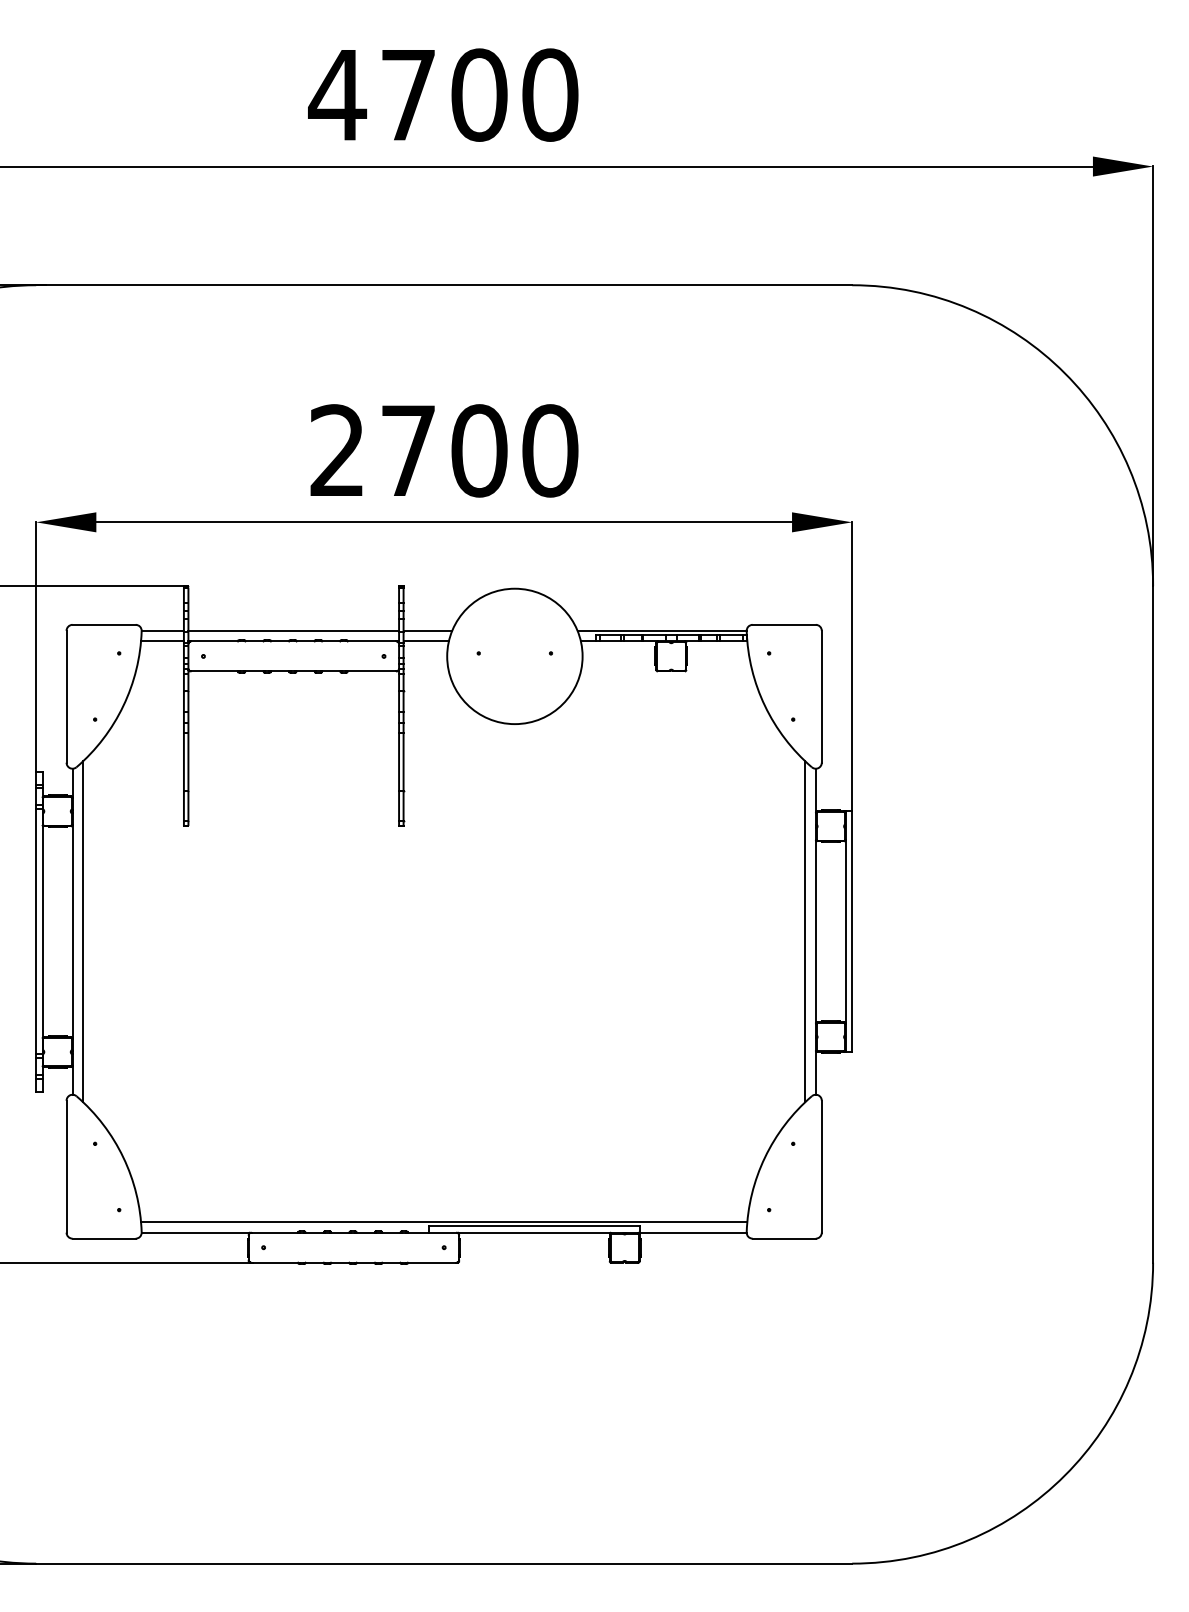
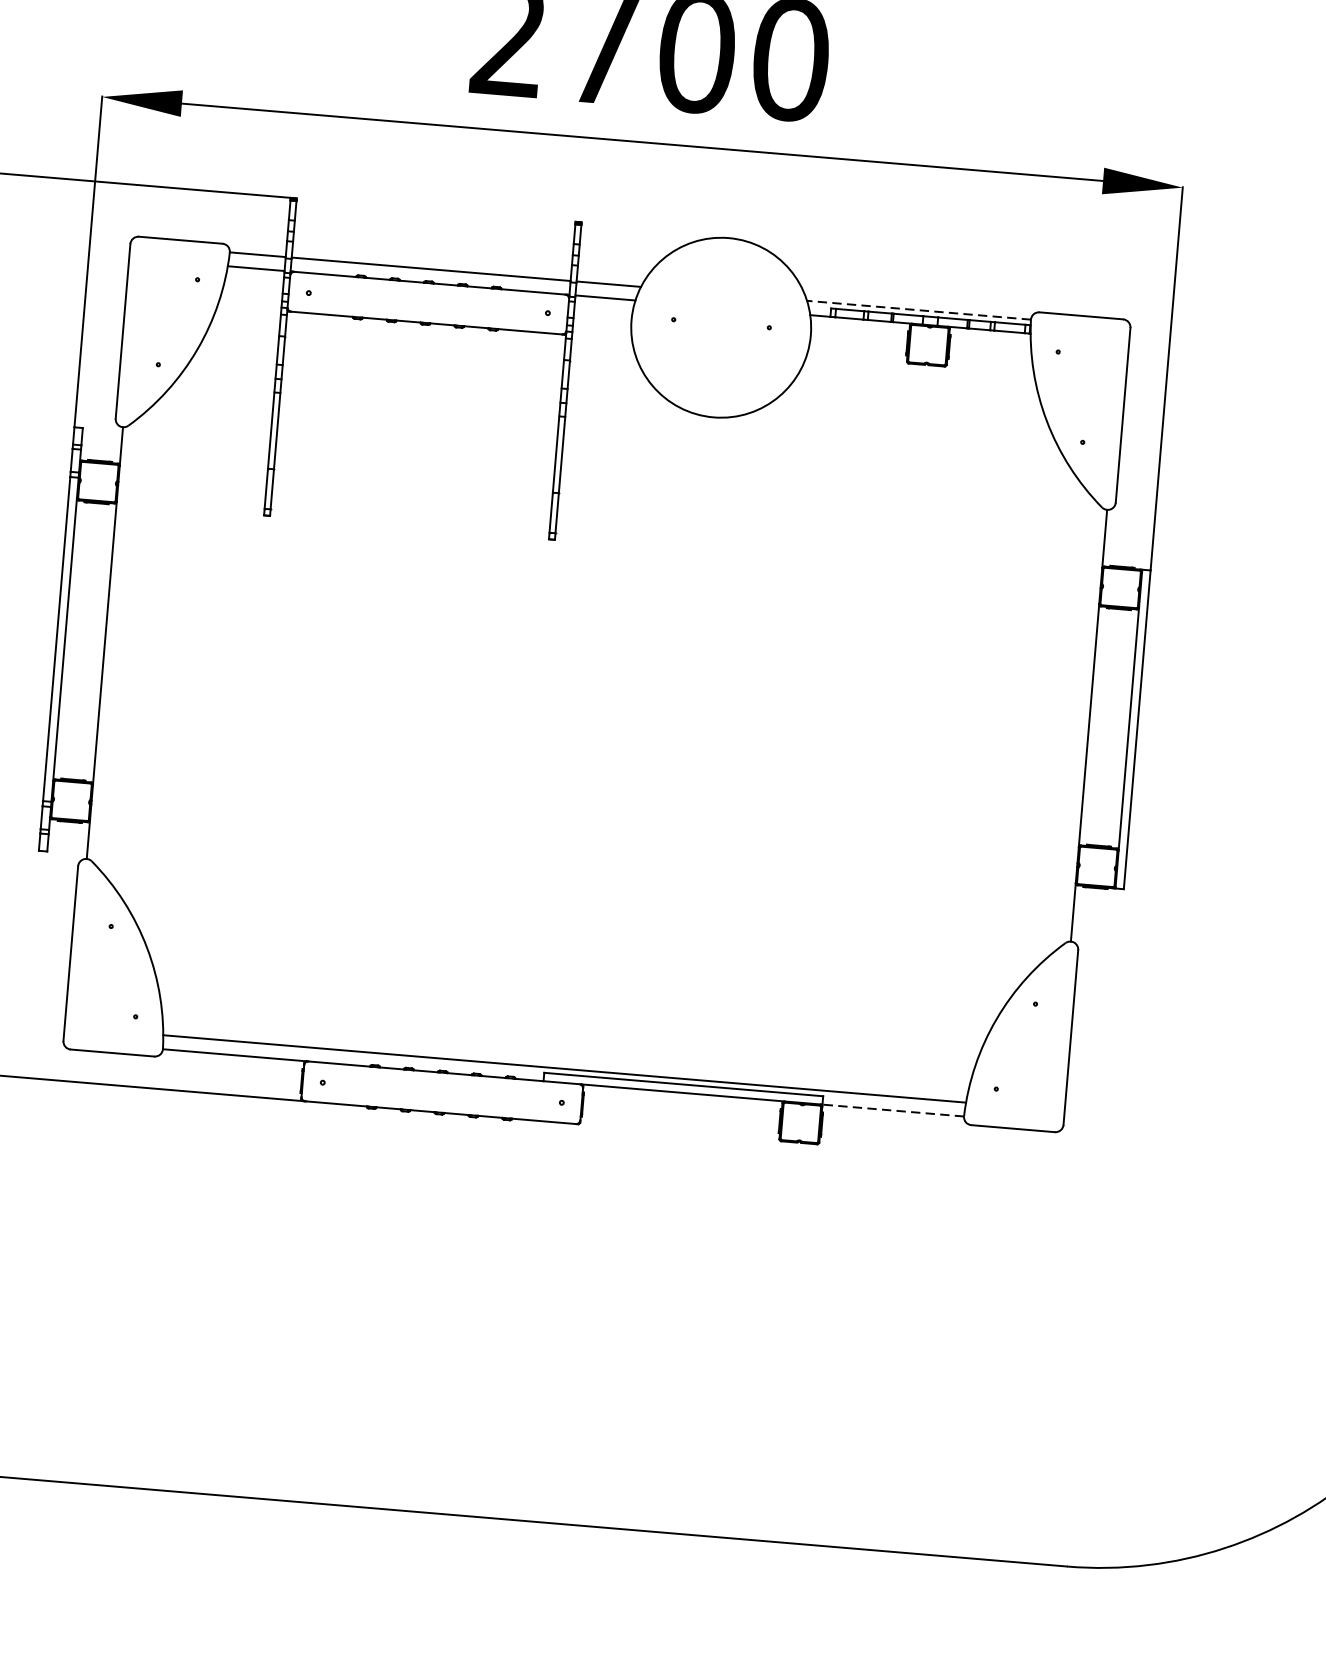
line: (662, 630) -> (919, 309), solid -> dashed
line: (83, 931) -> (119, 644), removed
line: (805, 931) -> (1075, 724), removed
line: (692, 1232) -> (892, 1110), solid -> dashed

